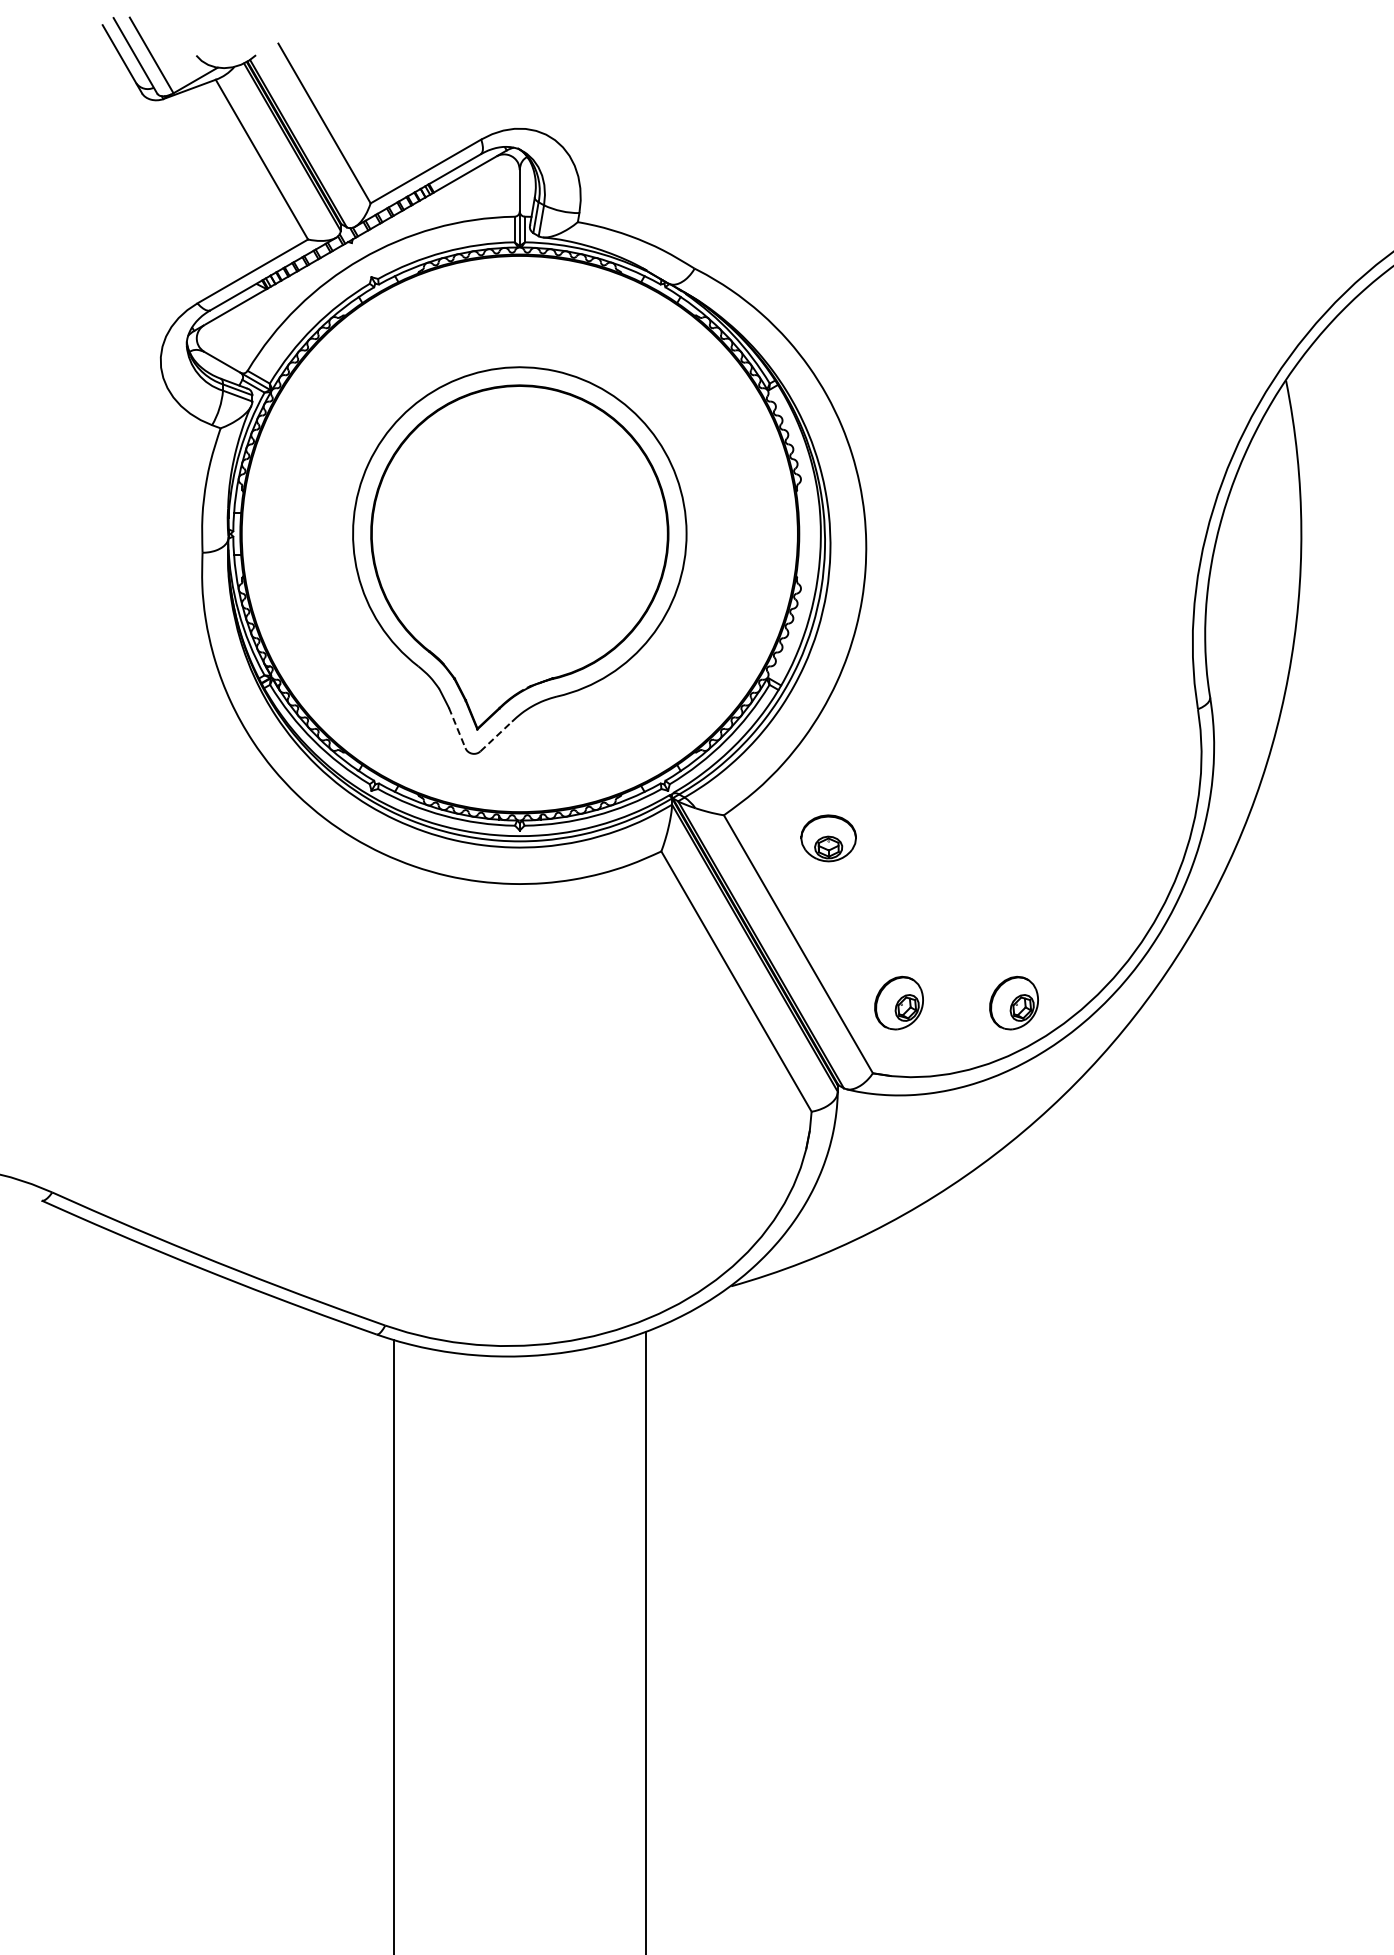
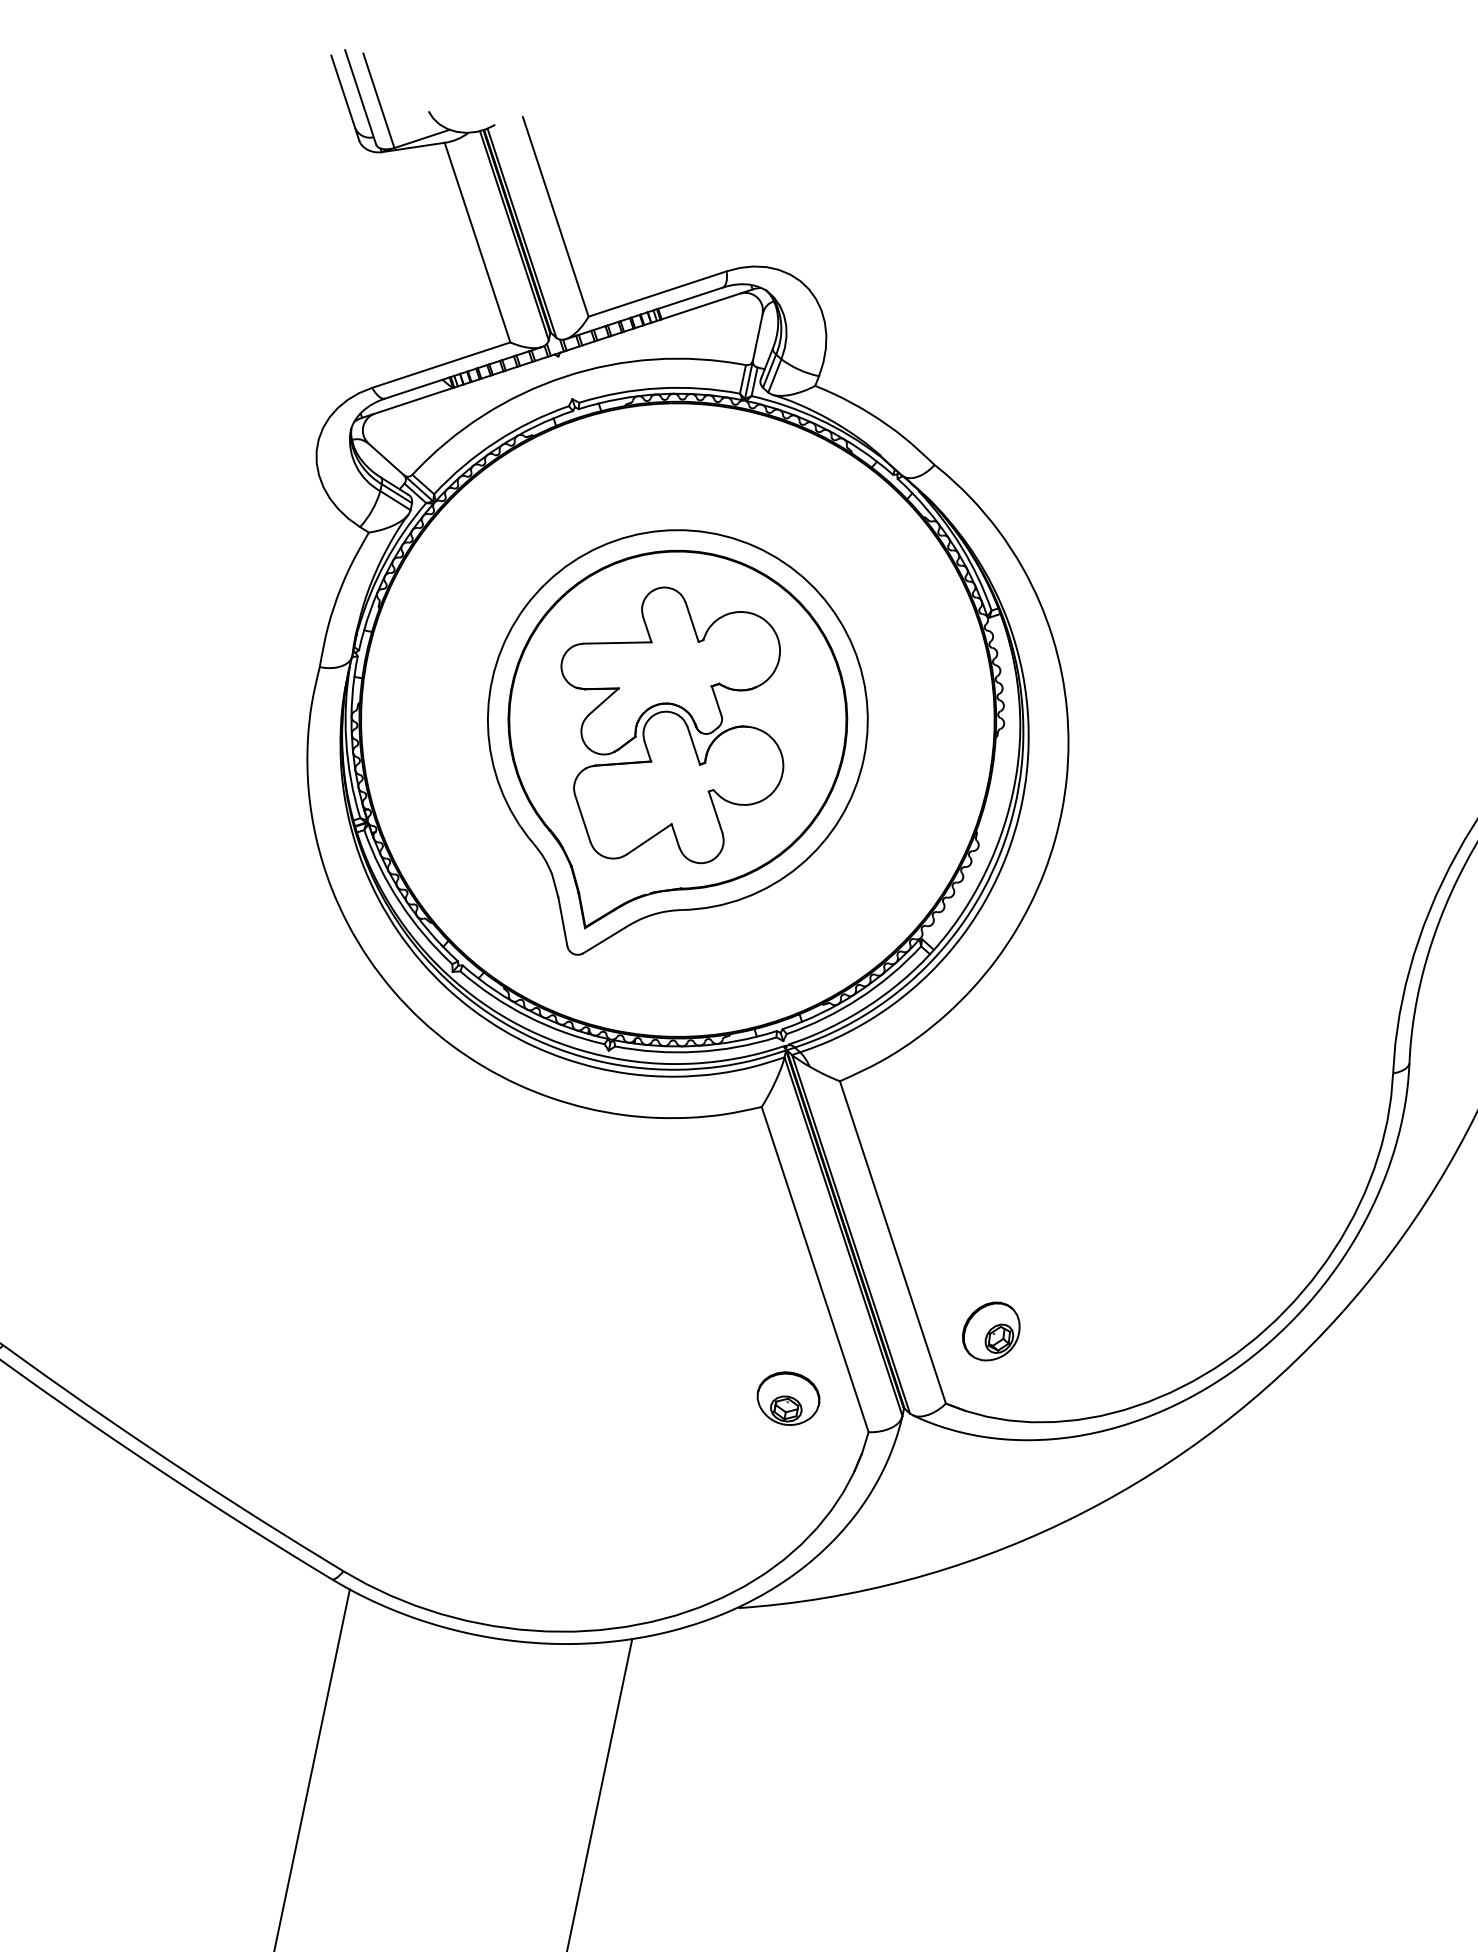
part: (514, 543) -> (669, 729), added
line: (457, 728) -> (563, 922), dashed -> solid
line: (496, 736) -> (604, 940), dashed -> solid
part: (828, 838) -> (788, 1398), moved
part: (1013, 1002) -> (1119, 1357), removed

